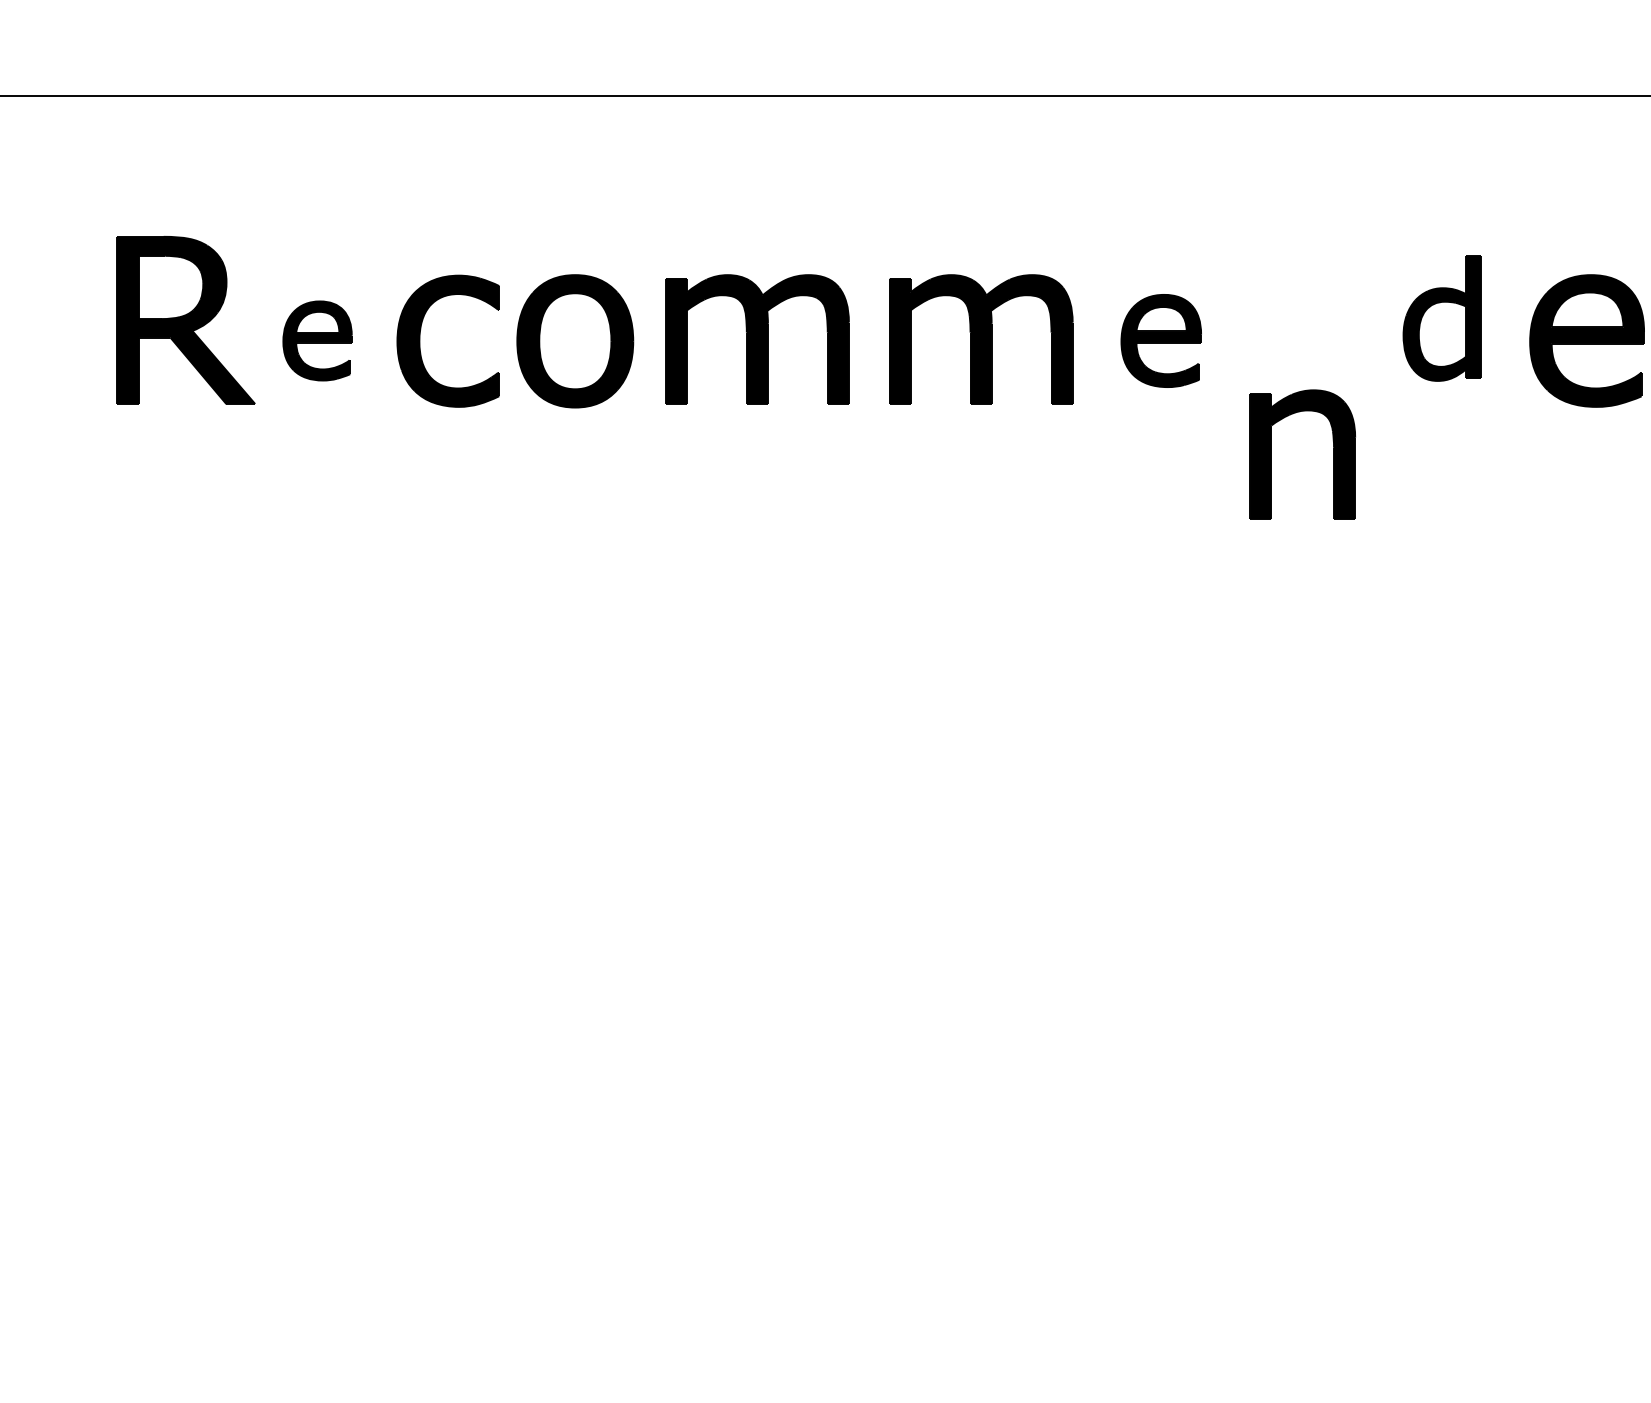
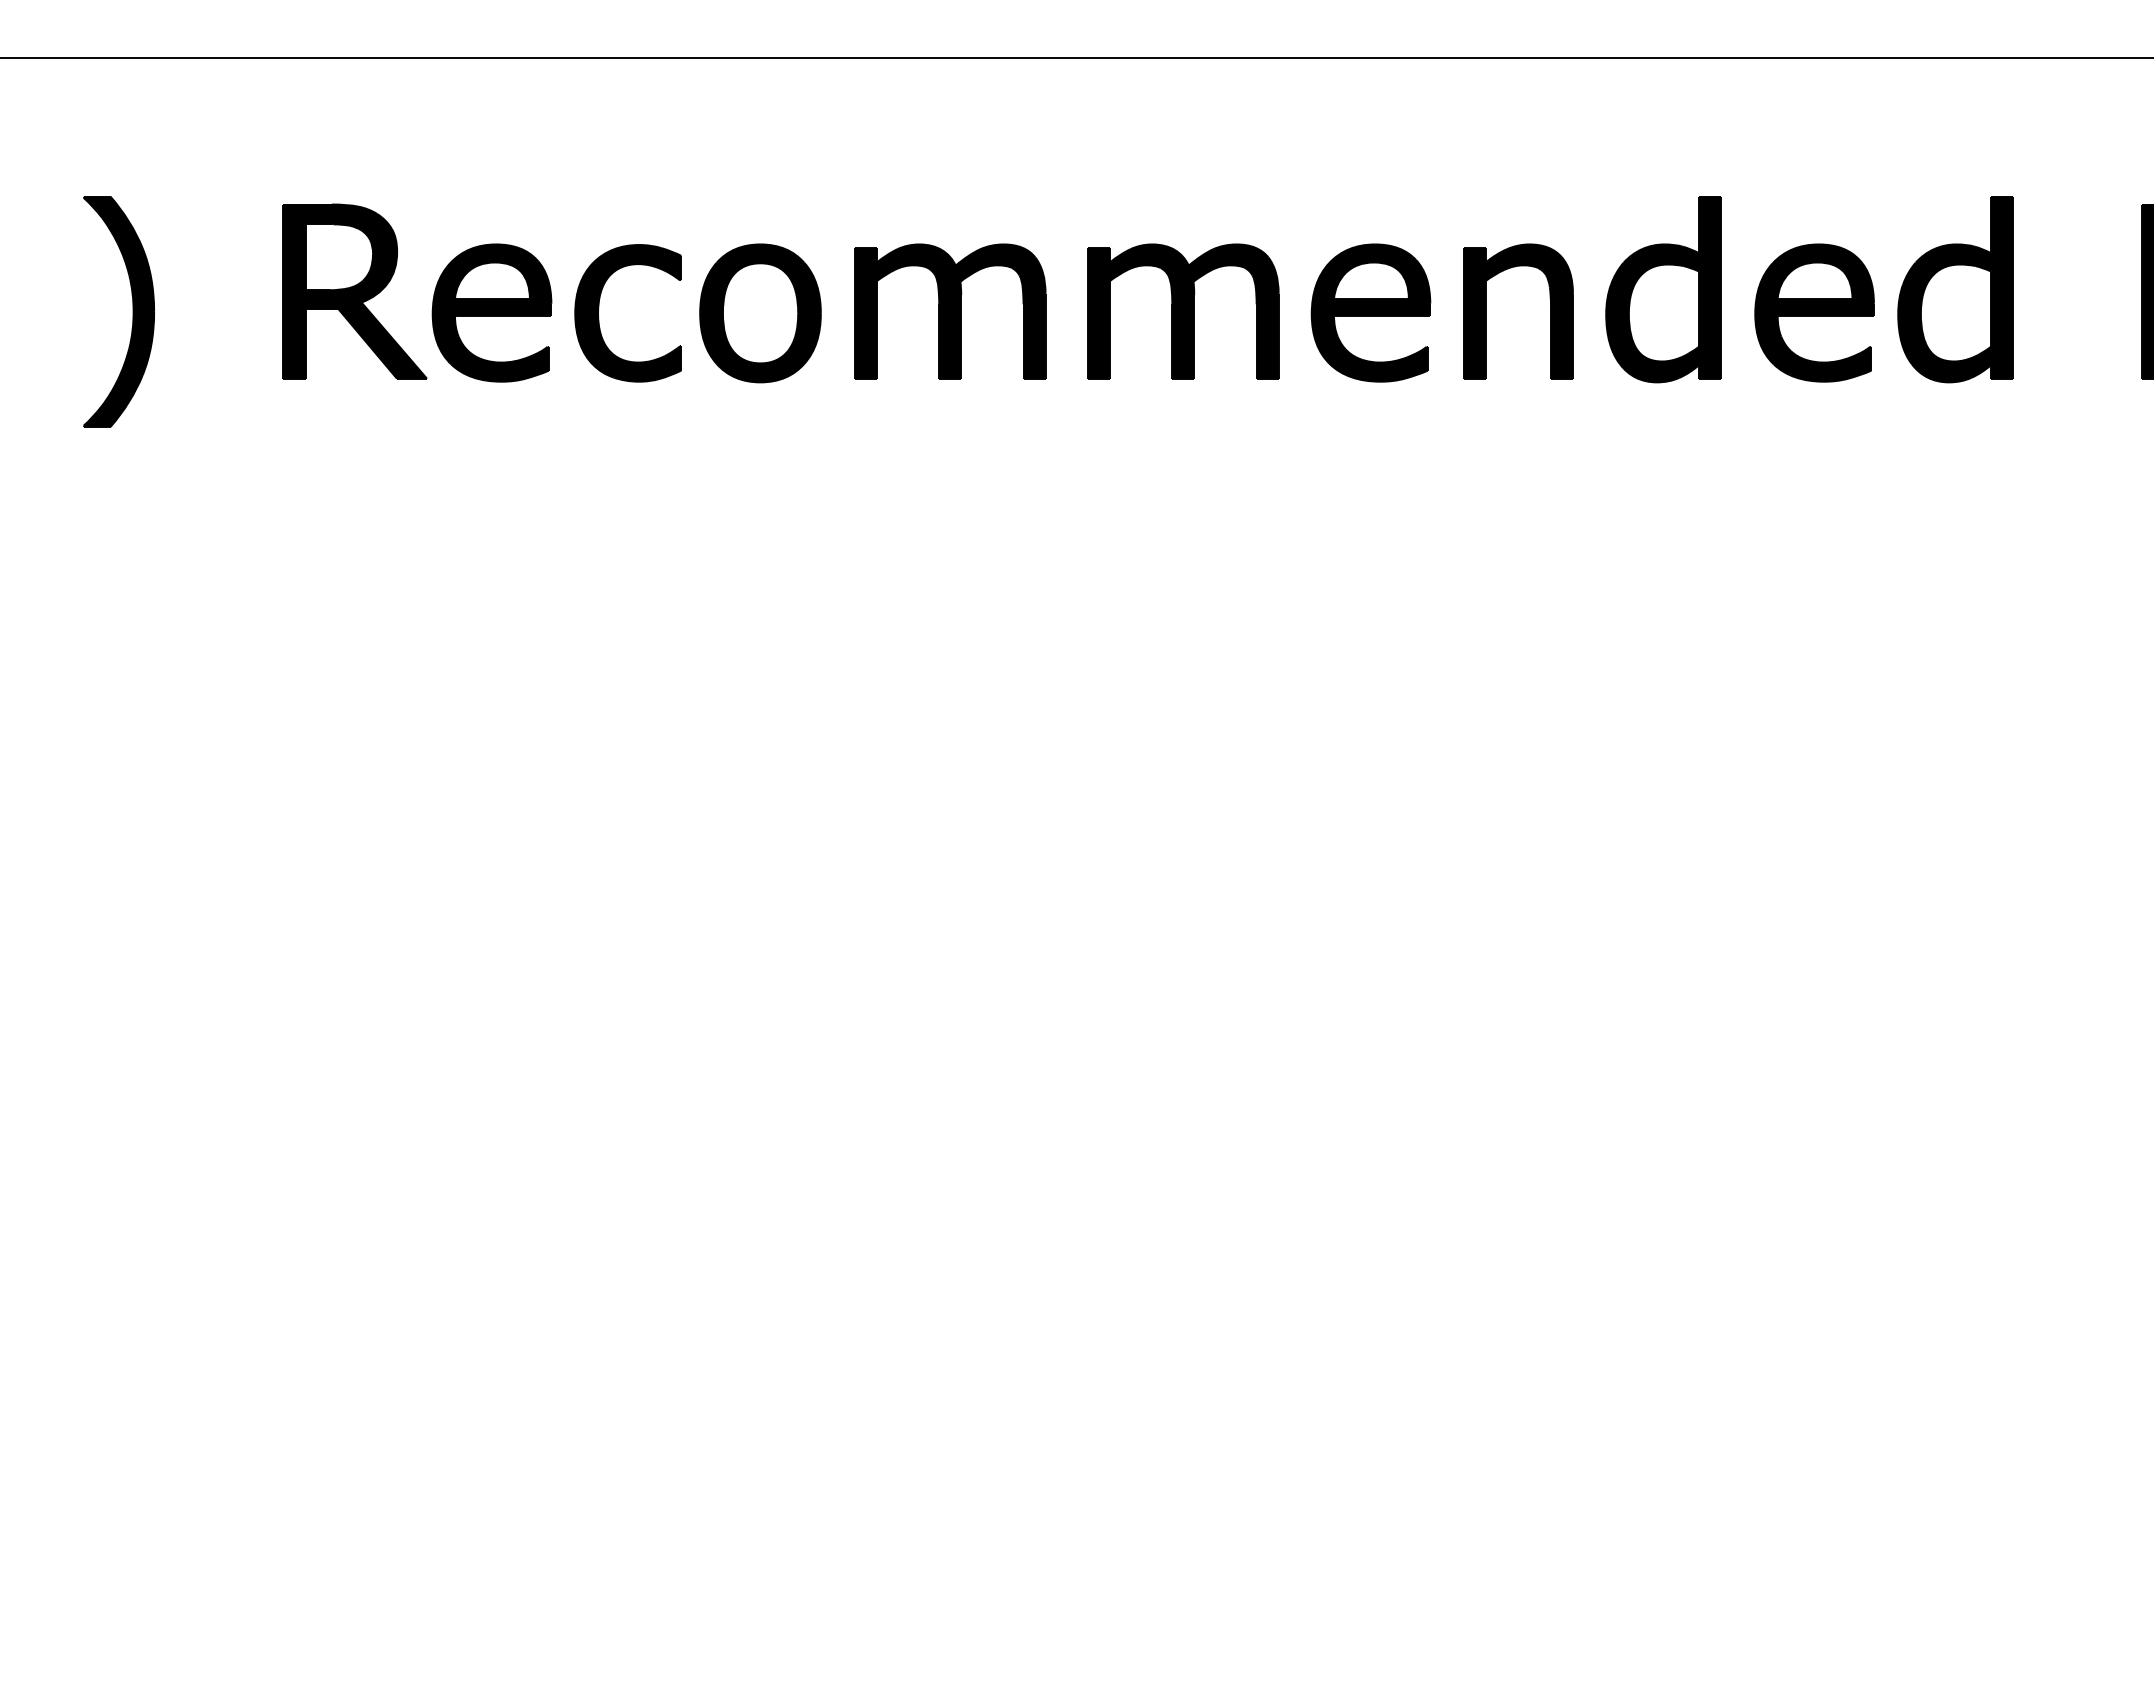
part: (1442, 318) -> (1663, 289), size x1.43
part: (317, 340) -> (491, 312), size x1.67
part: (1160, 340) -> (1370, 312), size x1.43
part: (1272, 454) -> (1486, 311), moved

